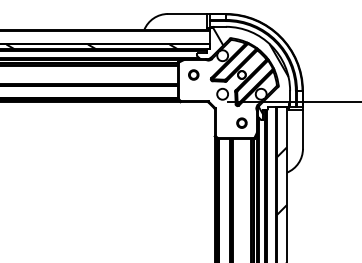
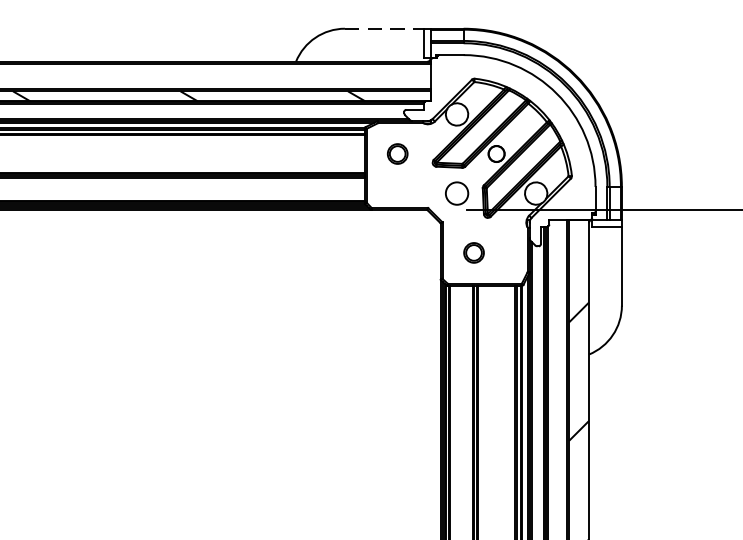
line: (187, 13) -> (384, 27), solid -> dashed
hatch: (250, 71) -> (514, 146), removed
part: (241, 122) -> (473, 251), moved

